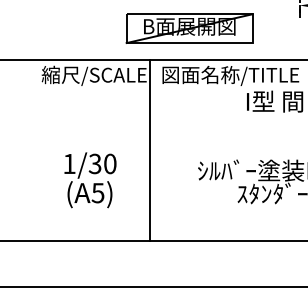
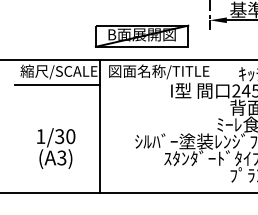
part: (188, 27) -> (141, 35), moved
line: (92, 94) -> (57, 85), added
text: (97, 192) -> (61, 157), (A5) -> (A3)

